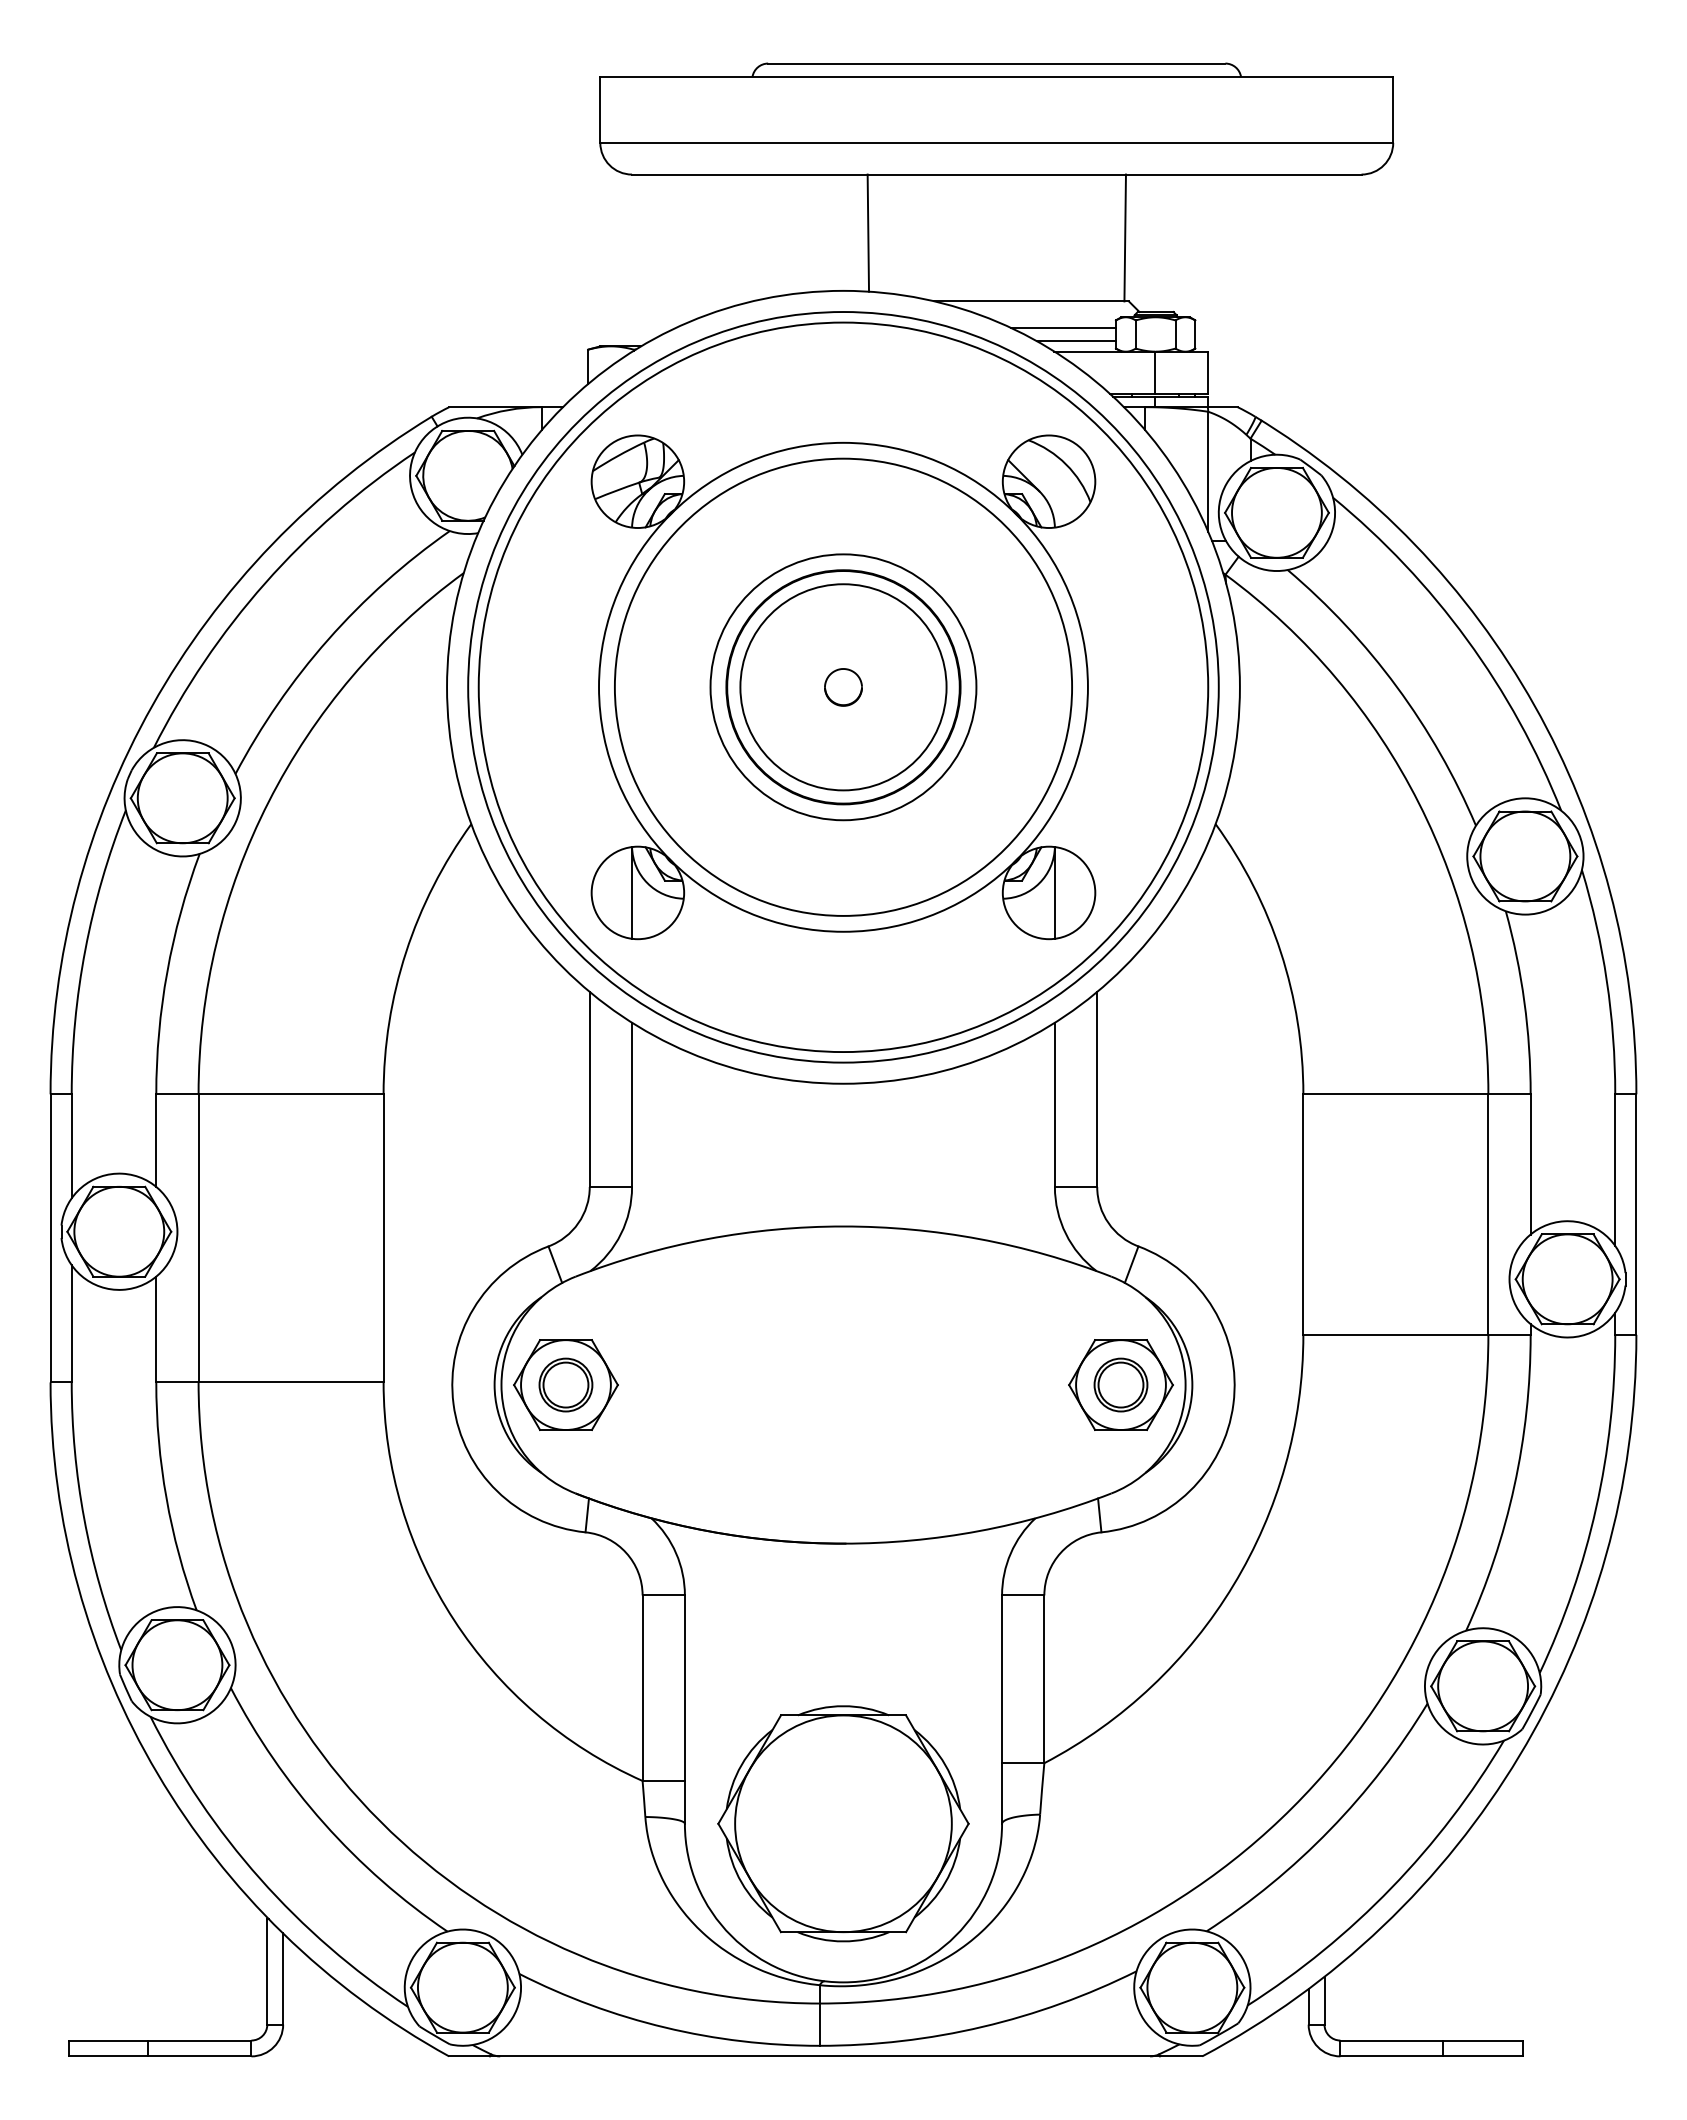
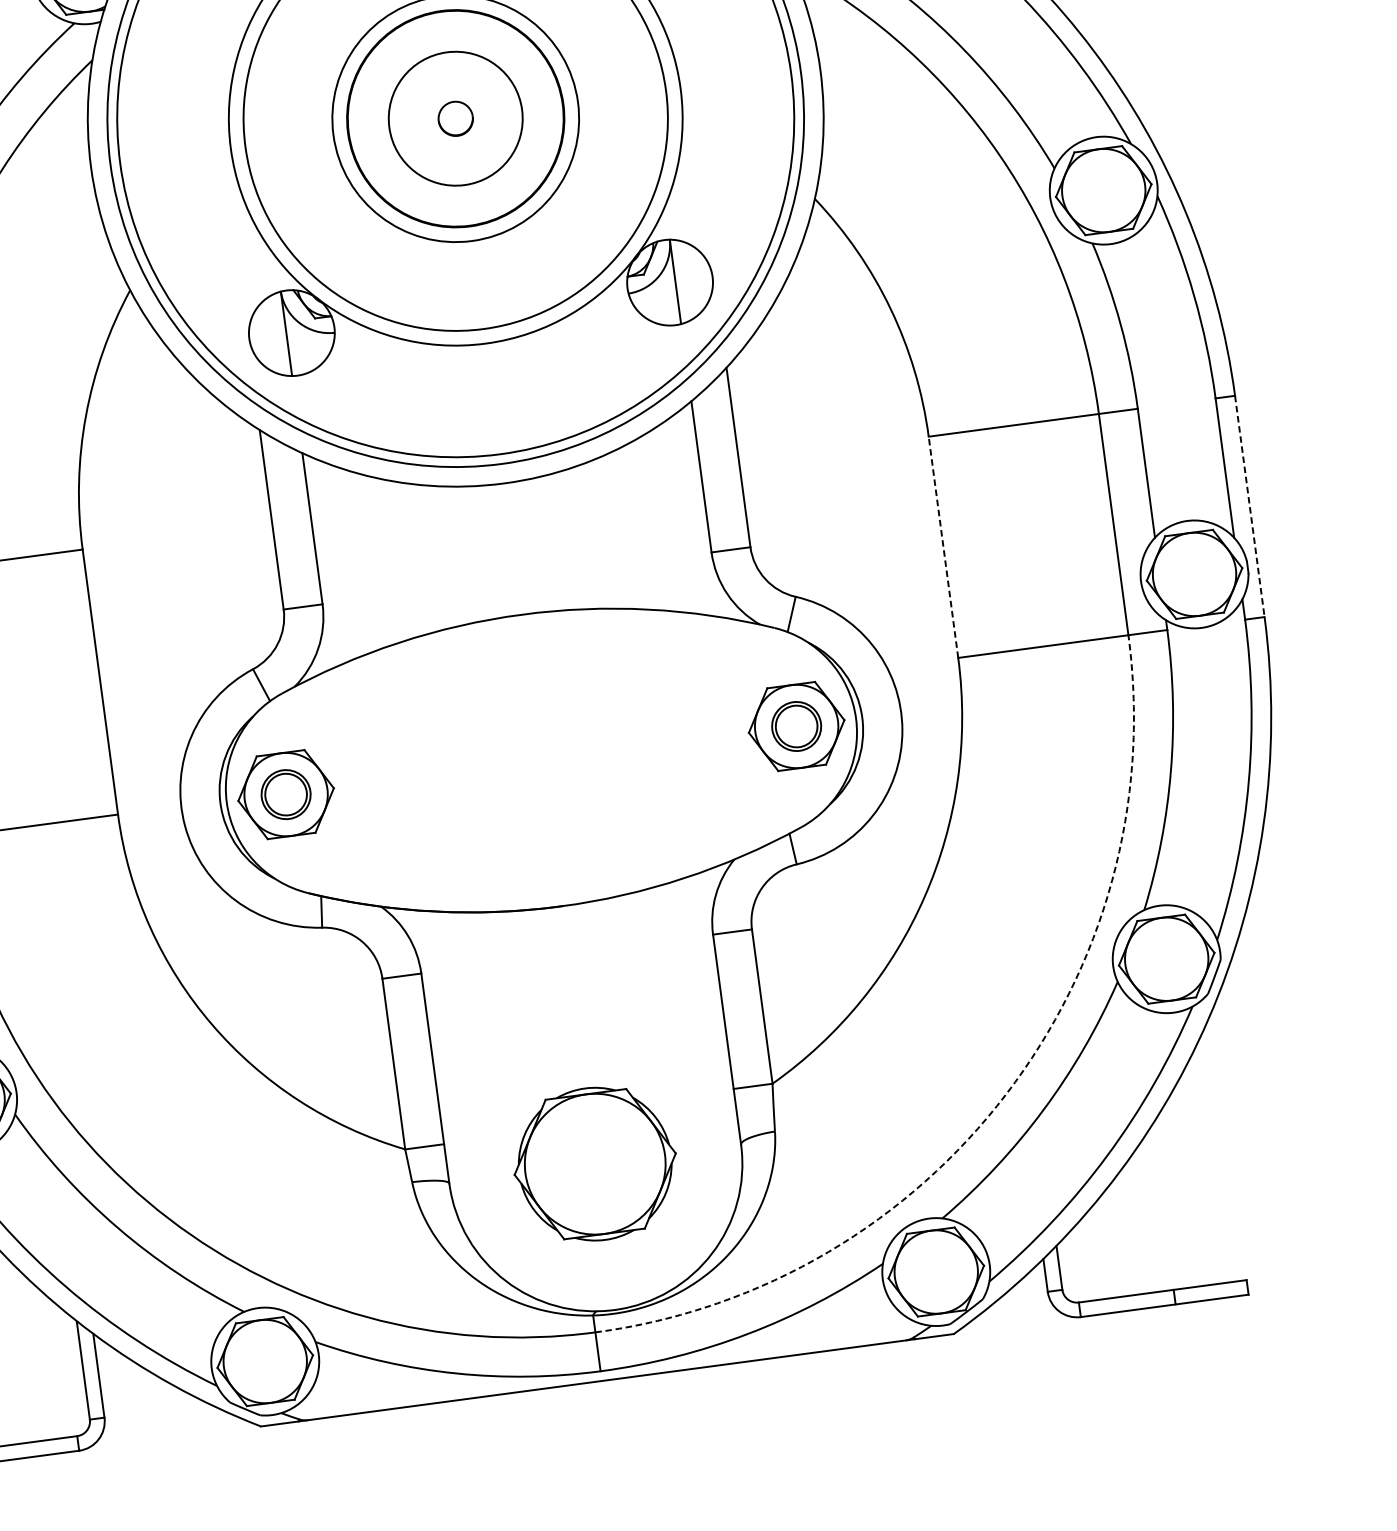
circle: (843, 687) -> (455, 118), size x0.7
line: (1303, 1214) -> (943, 547), solid -> dashed
line: (1636, 1215) -> (1250, 507), solid -> dashed
arc: (1292, 1807) -> (1006, 1094), solid -> dashed
part: (843, 1823) -> (595, 1163), size x0.7

